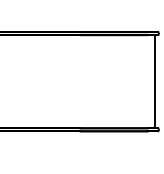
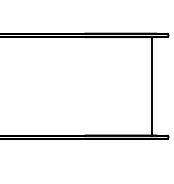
line: (154, 81) -> (151, 86), moved

